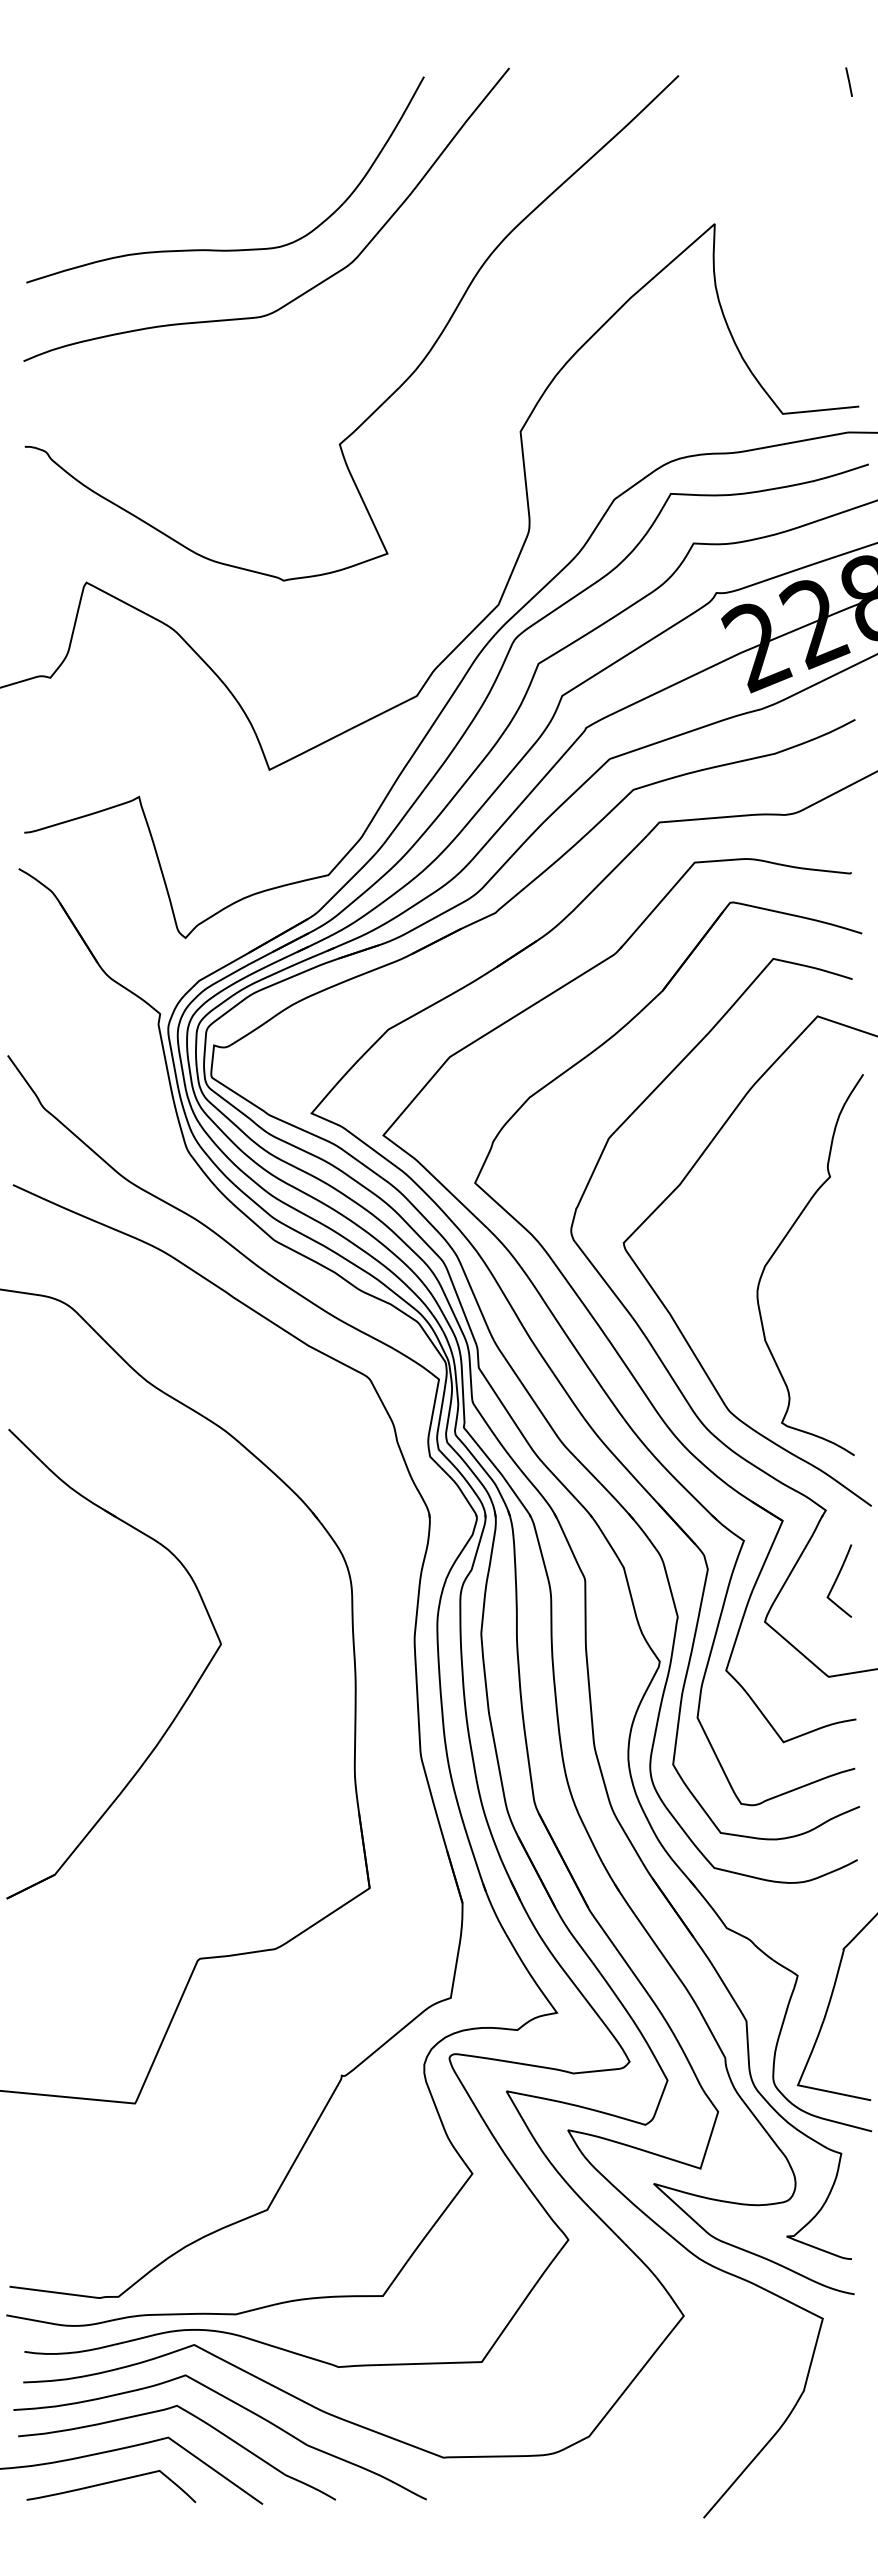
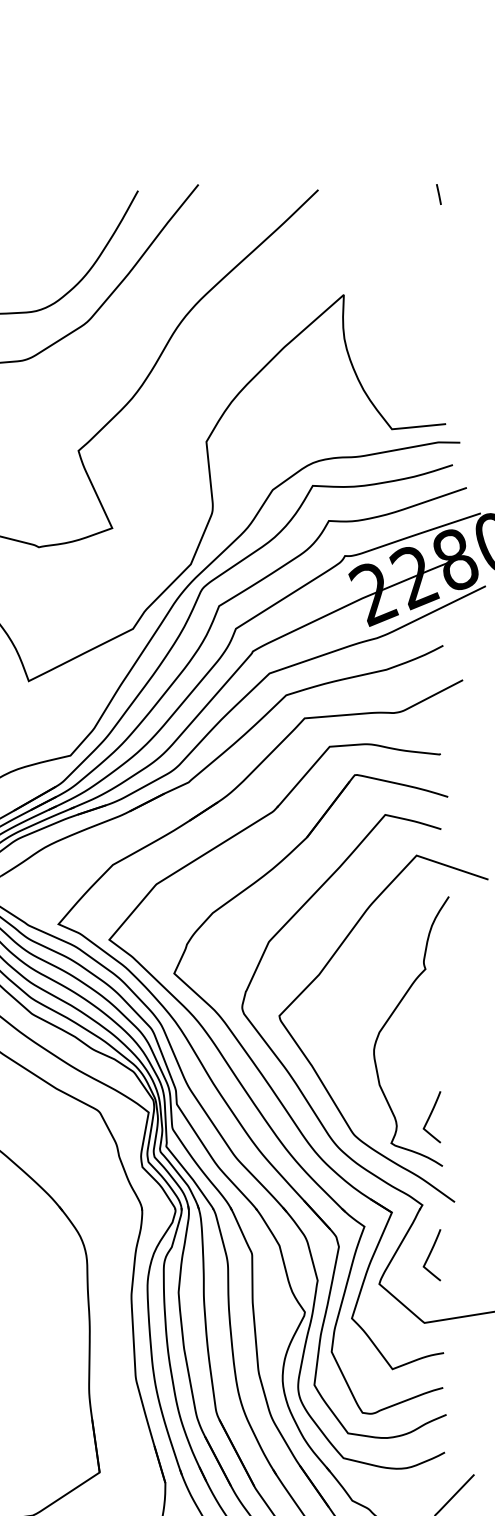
curve: (837, 1384) -> (430, 1116), added

